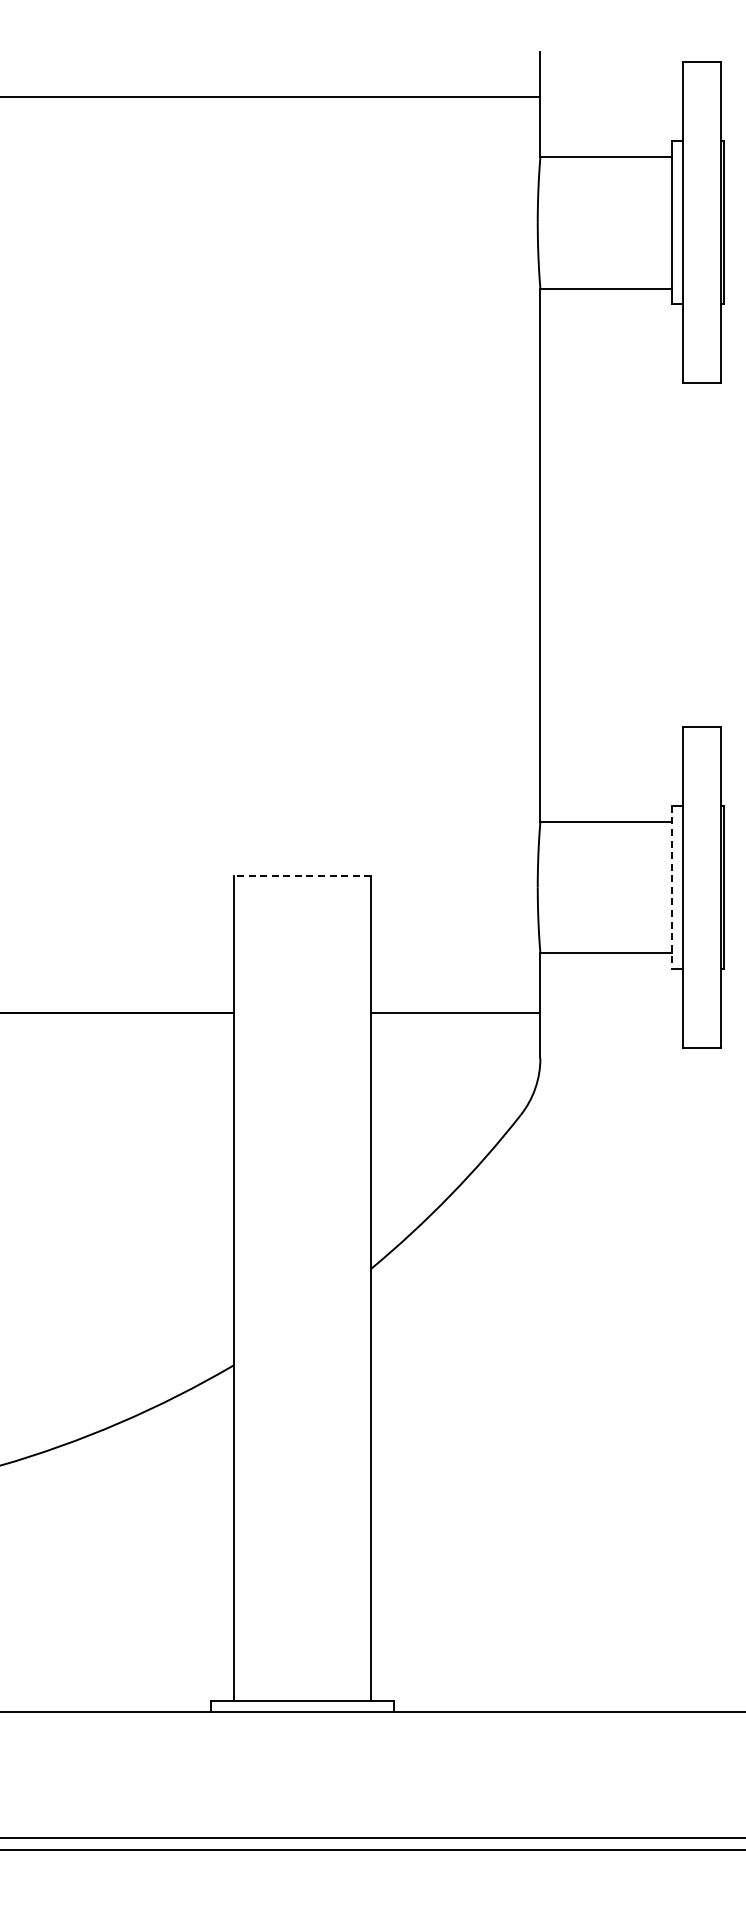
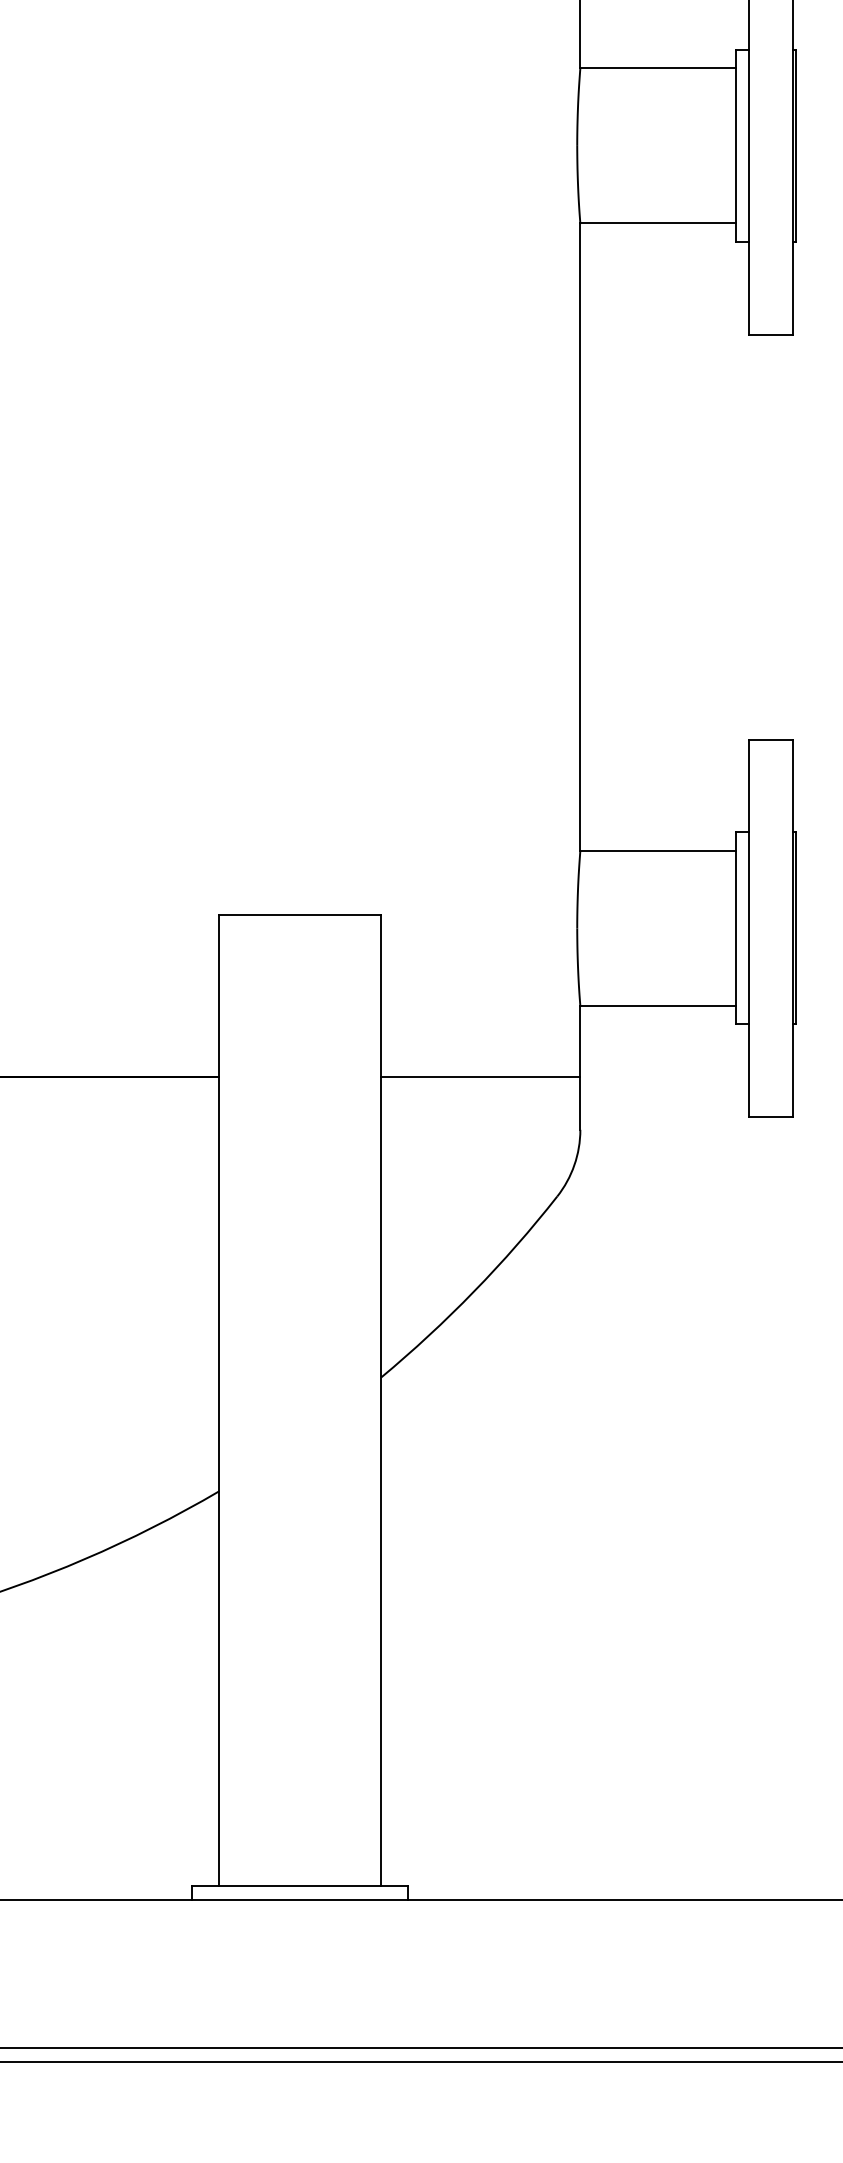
line: (302, 875) -> (300, 914), dashed -> solid
line: (672, 887) -> (735, 928), dashed -> solid

